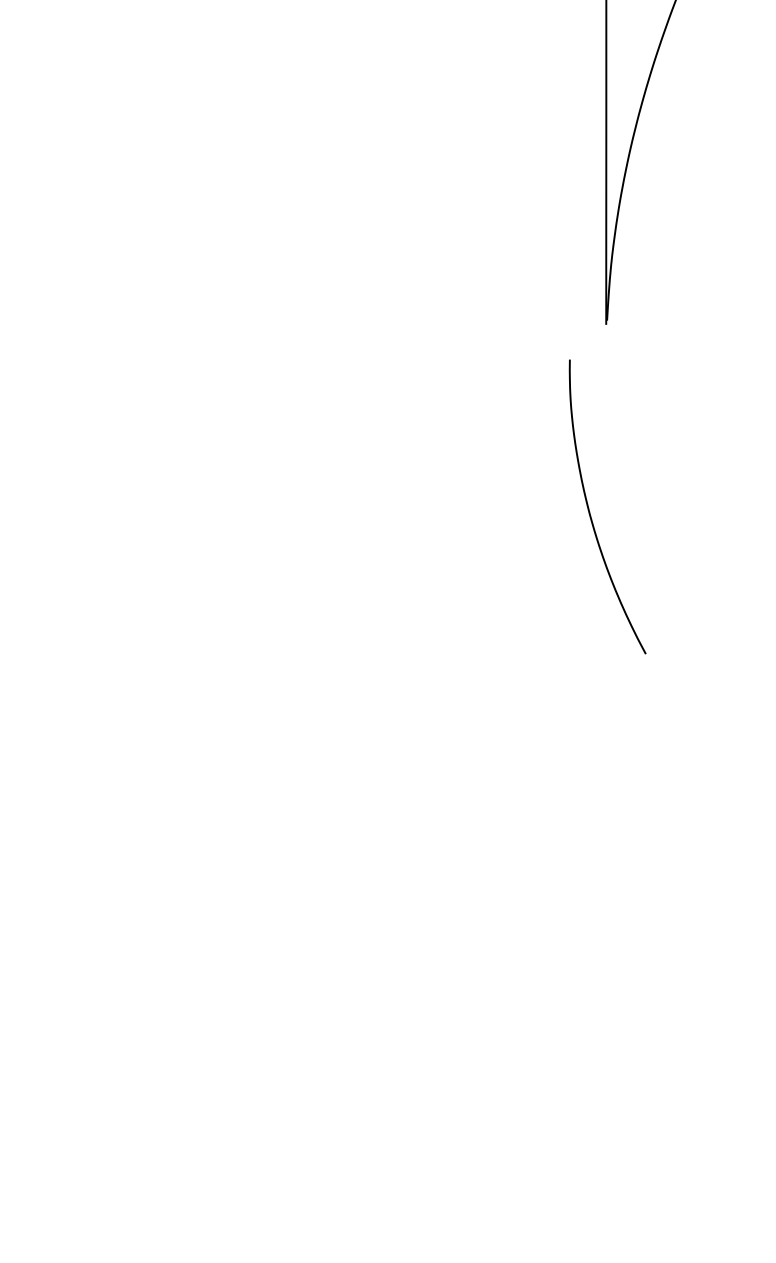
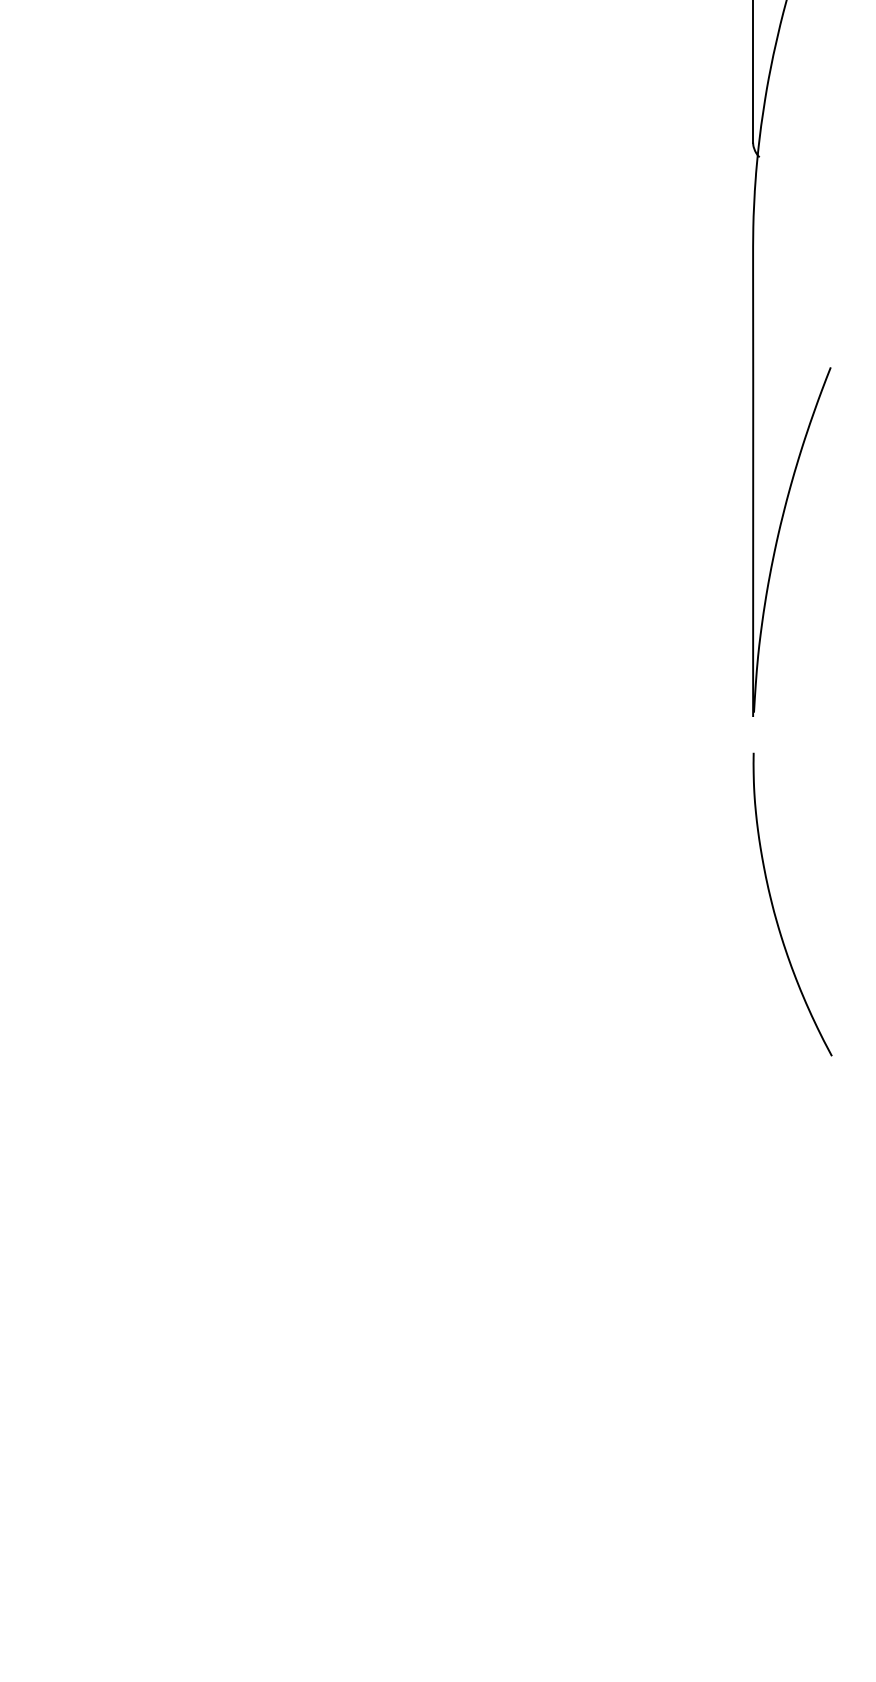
curve: (590, 510) -> (774, 908), moved

